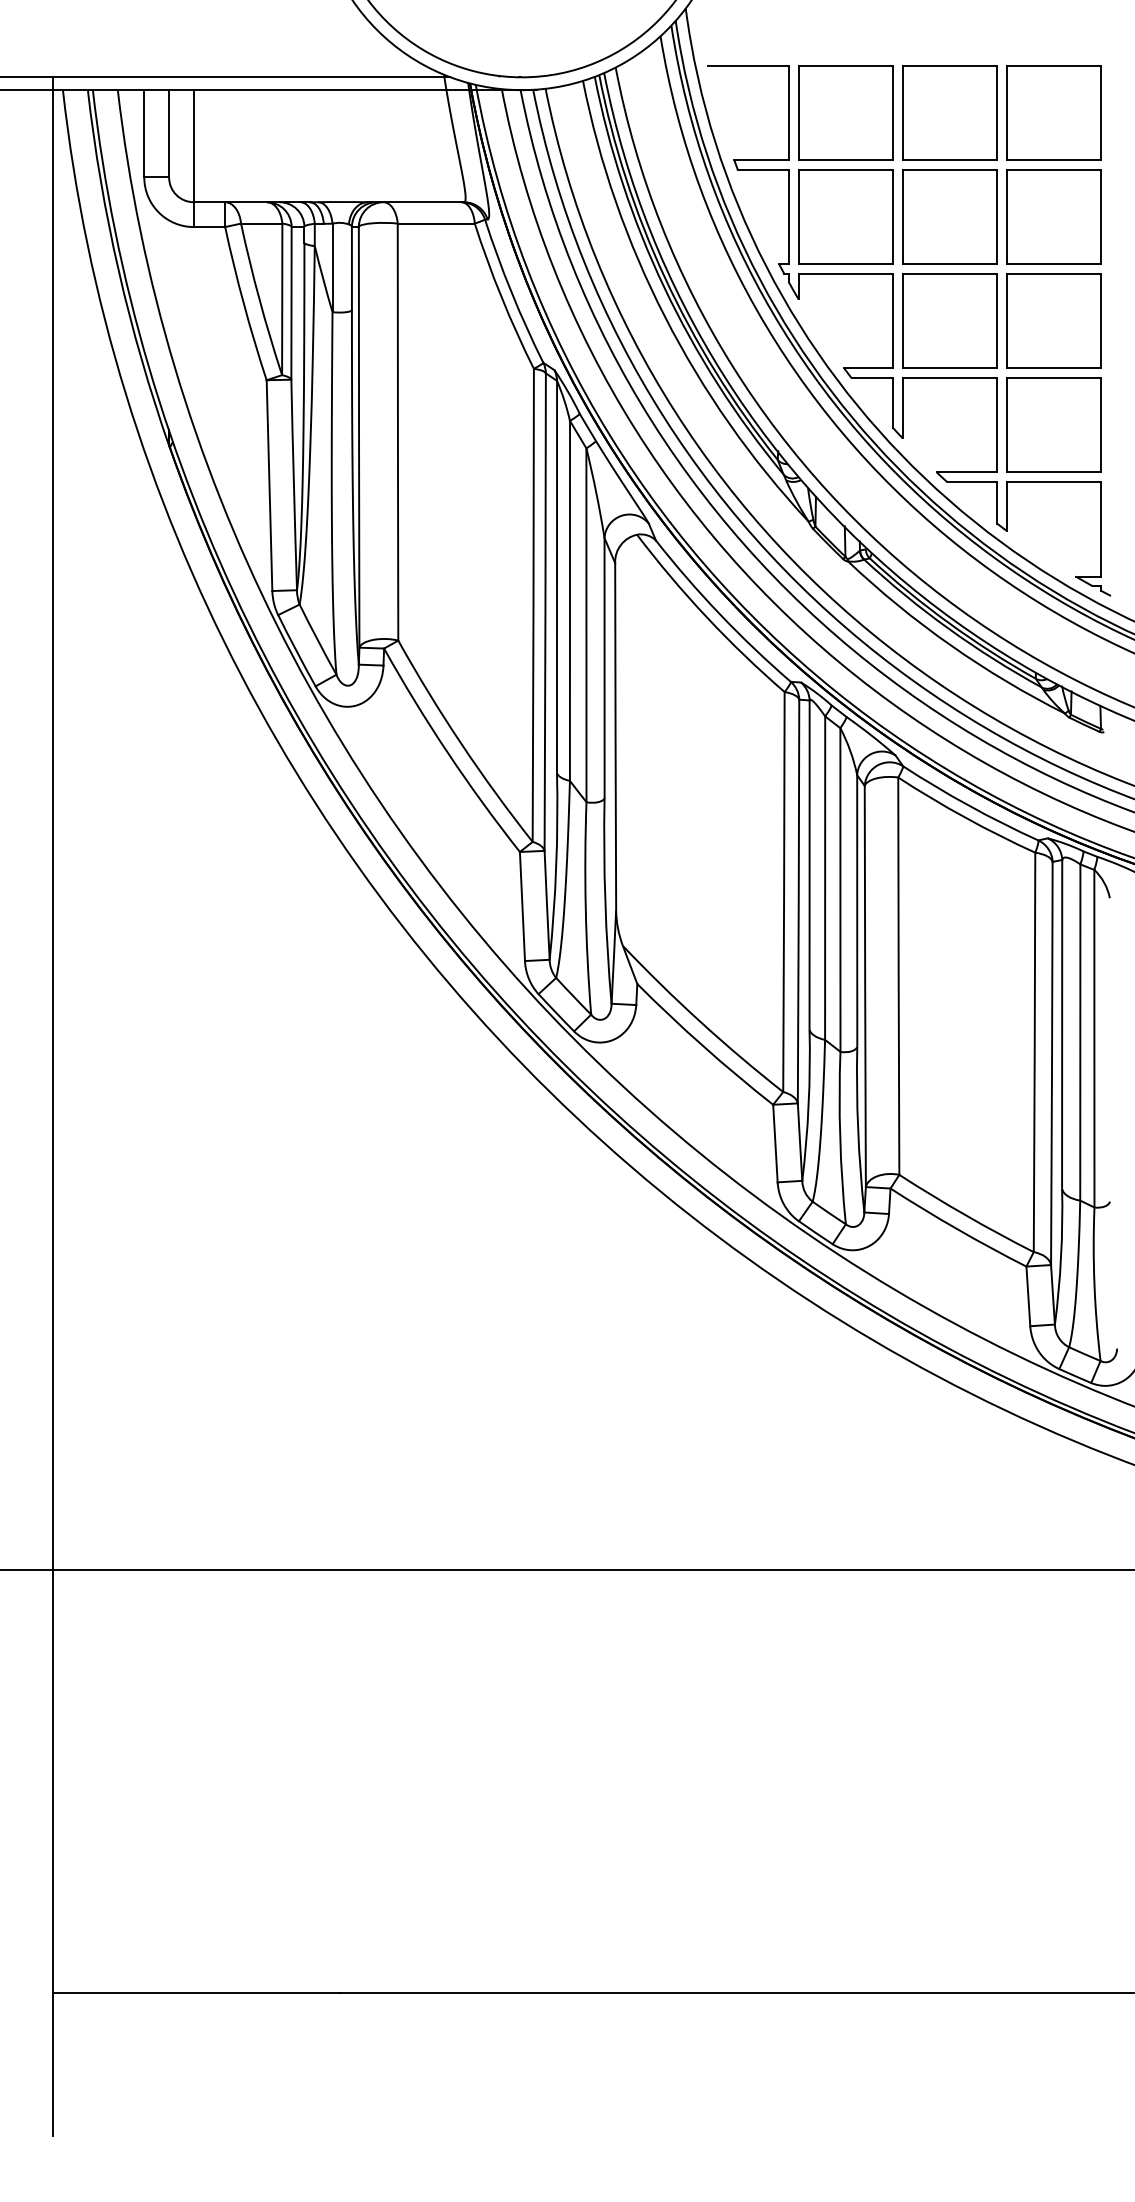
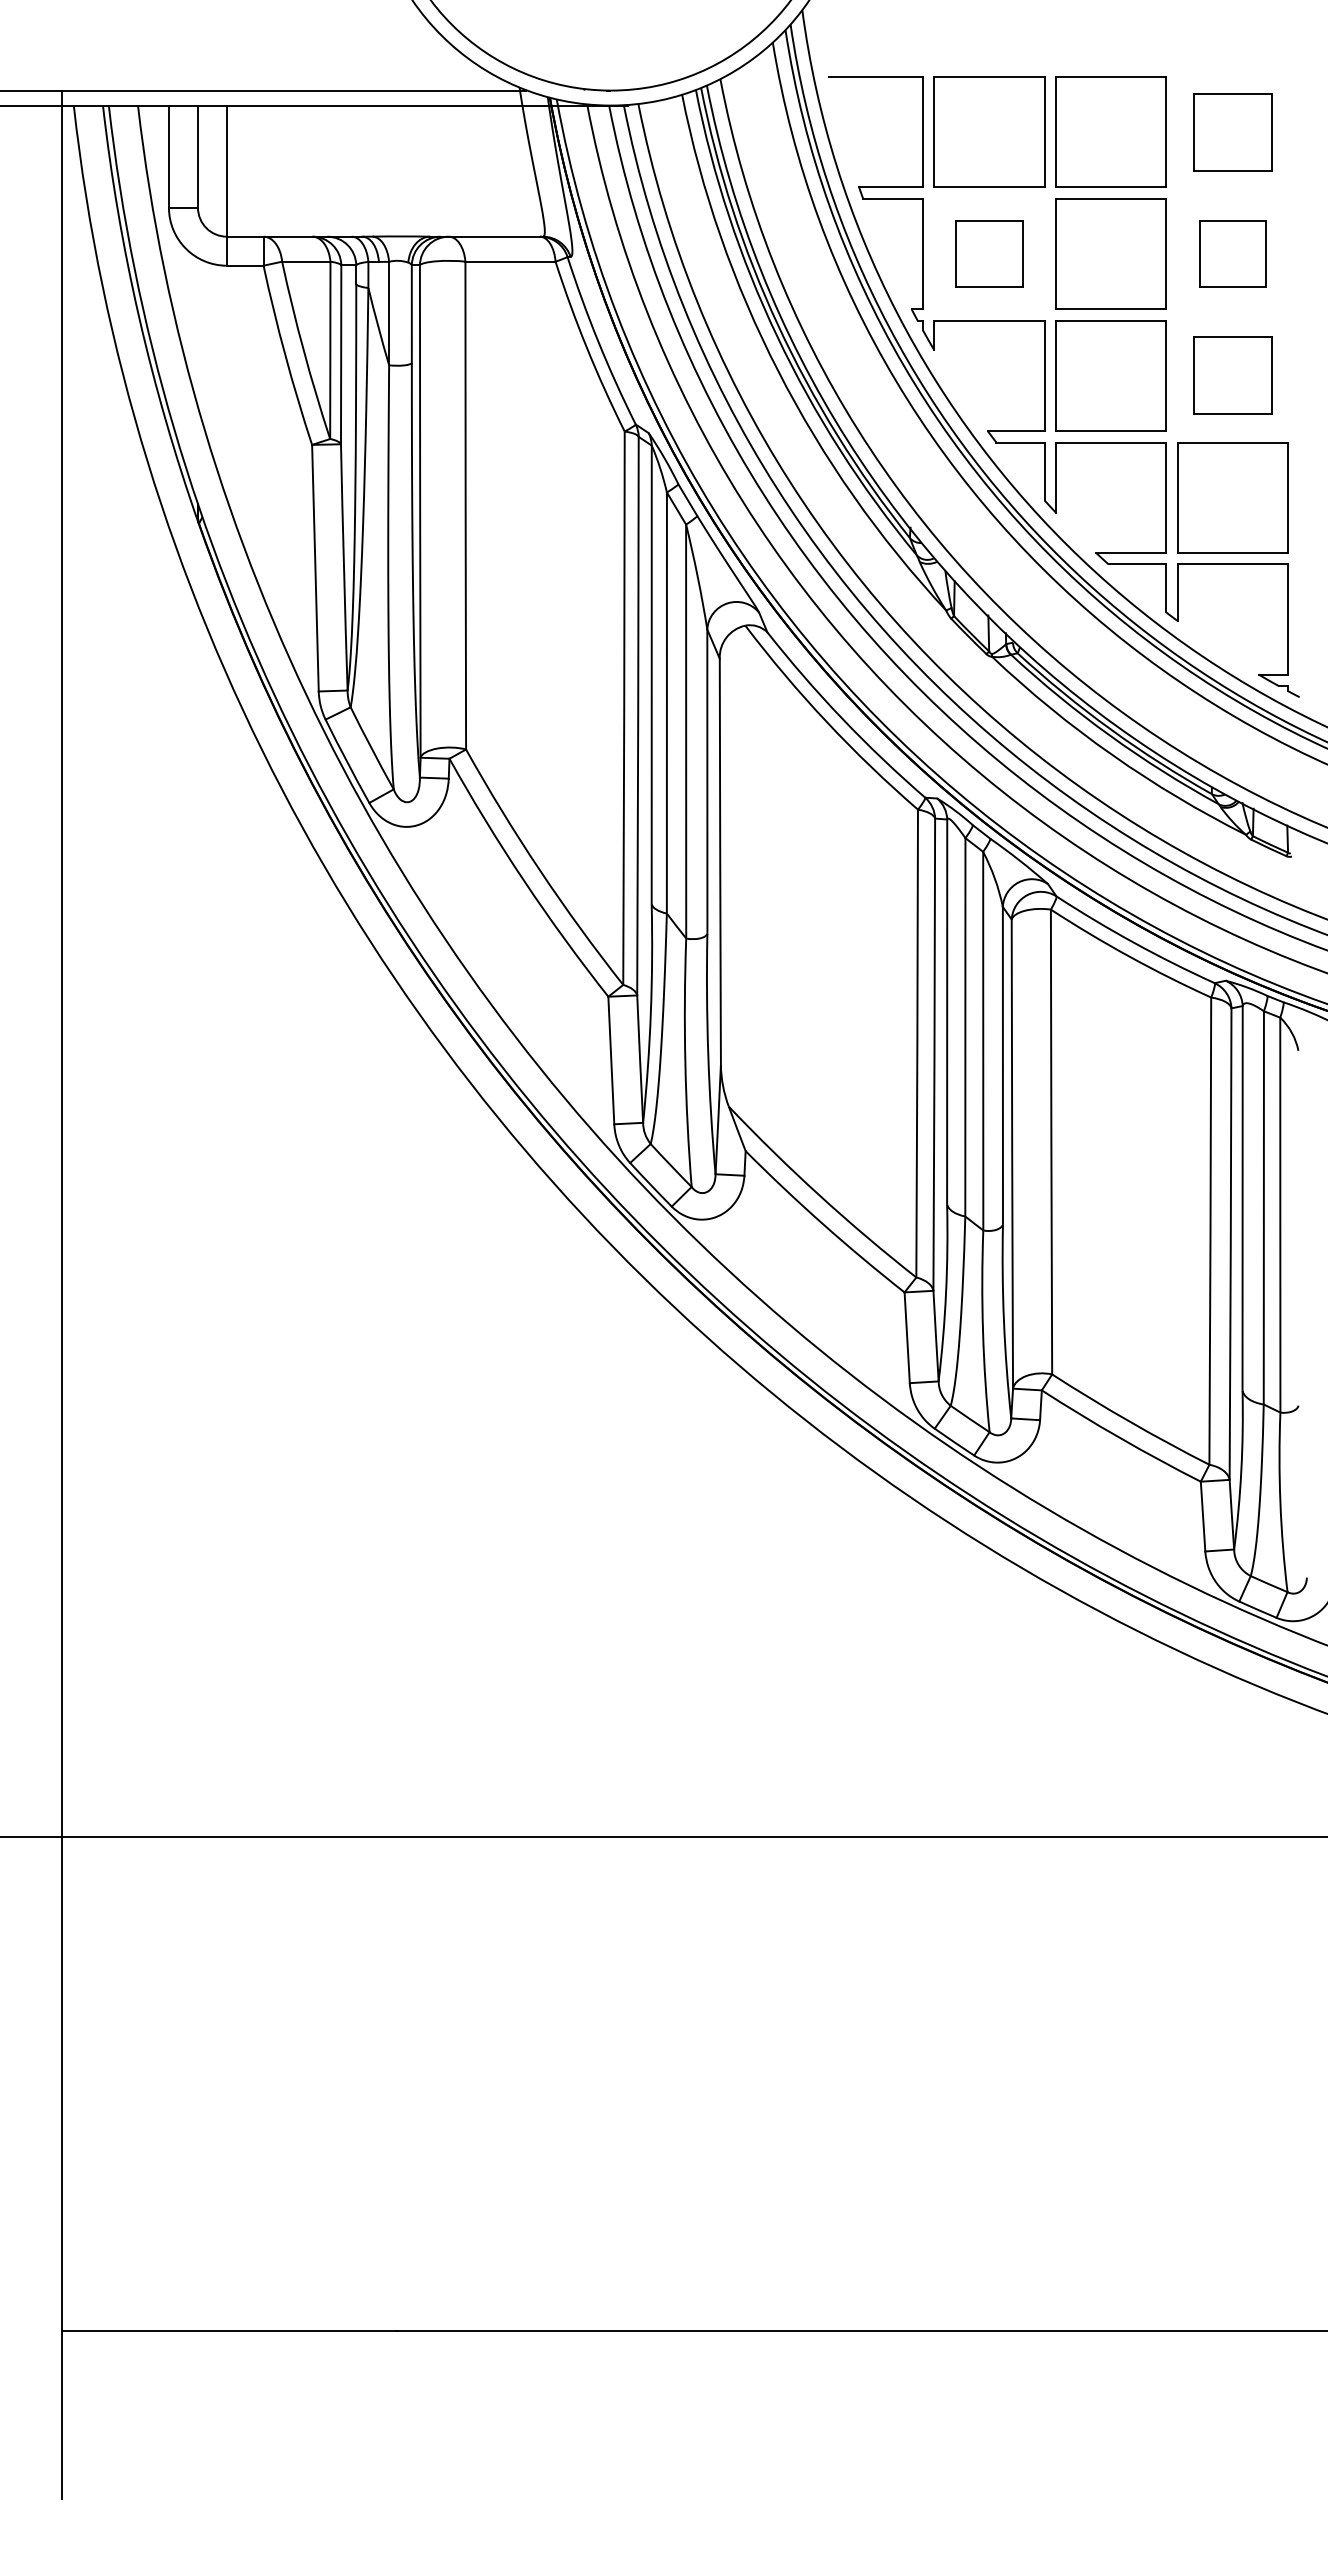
part: (1053, 112) -> (1232, 131), size x0.7
part: (845, 216) -> (989, 253), size x0.6
part: (1053, 216) -> (1232, 253), size x0.6
part: (1053, 320) -> (1232, 375), size x0.7

